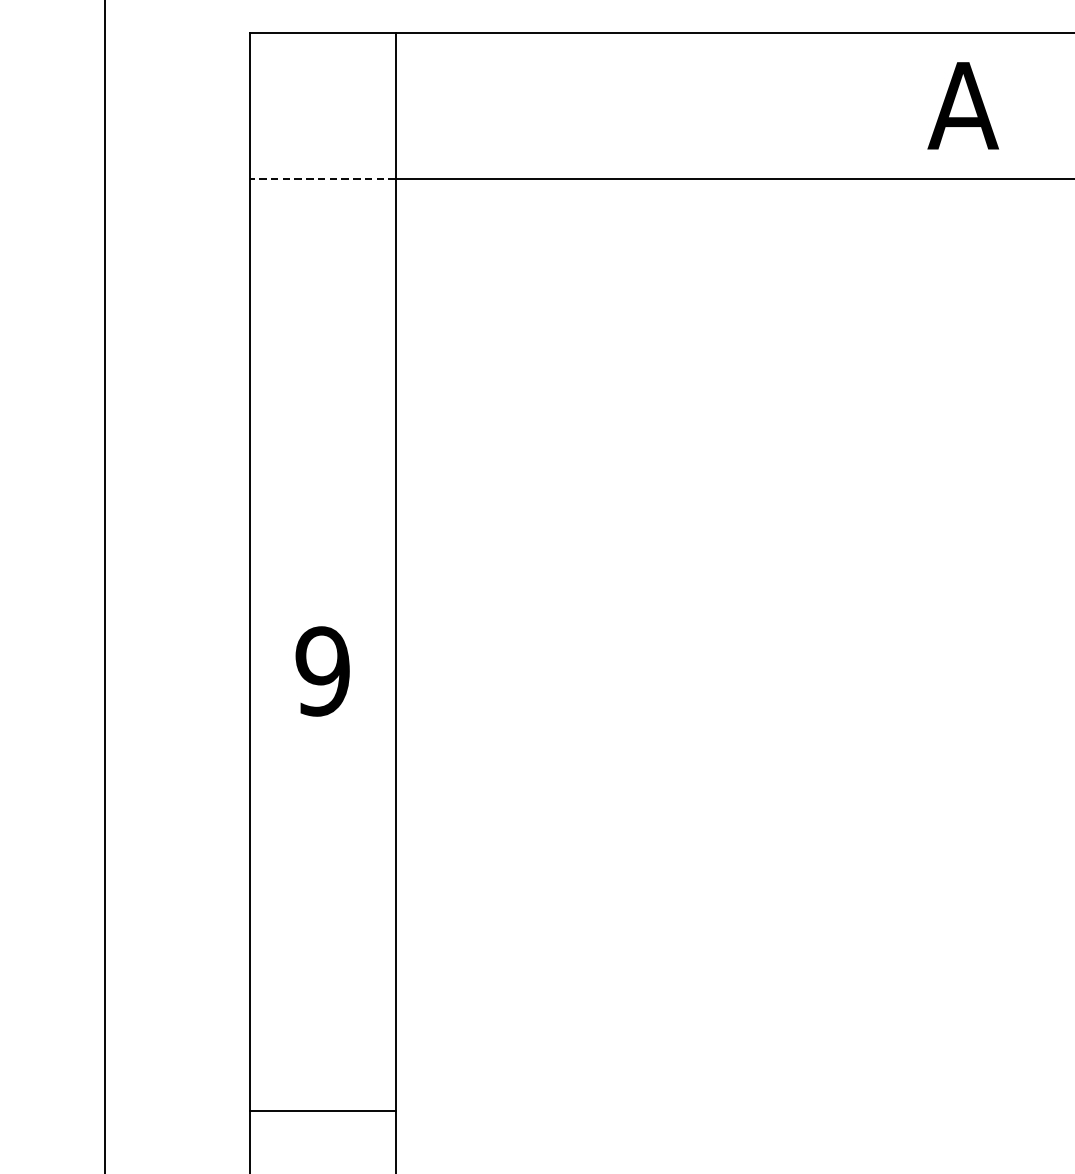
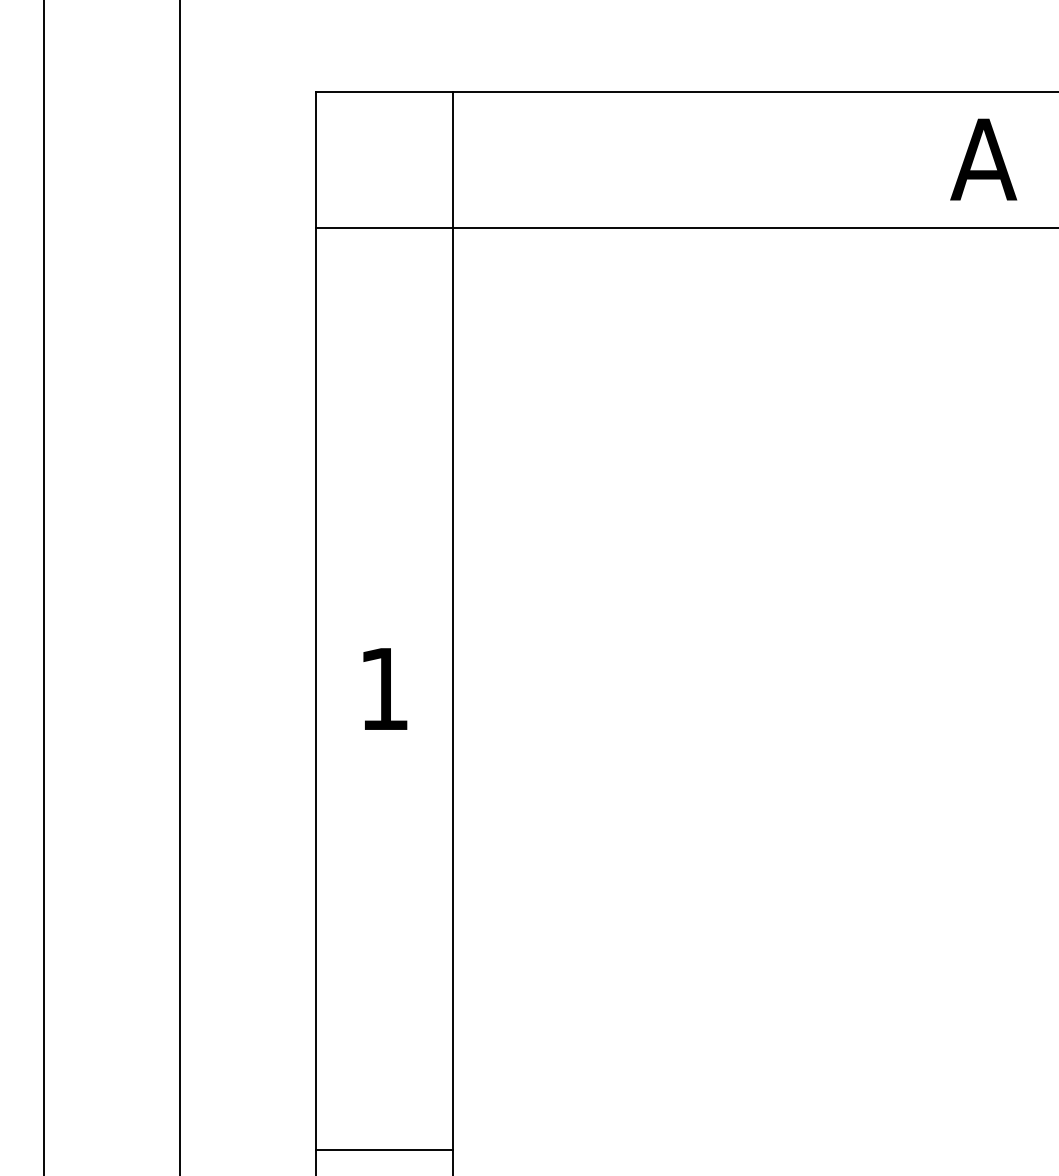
line: (322, 178) -> (383, 227), dashed -> solid
text: (322, 670) -> (383, 688), 9 -> 1
line: (323, 1110) -> (384, 1150), moved

